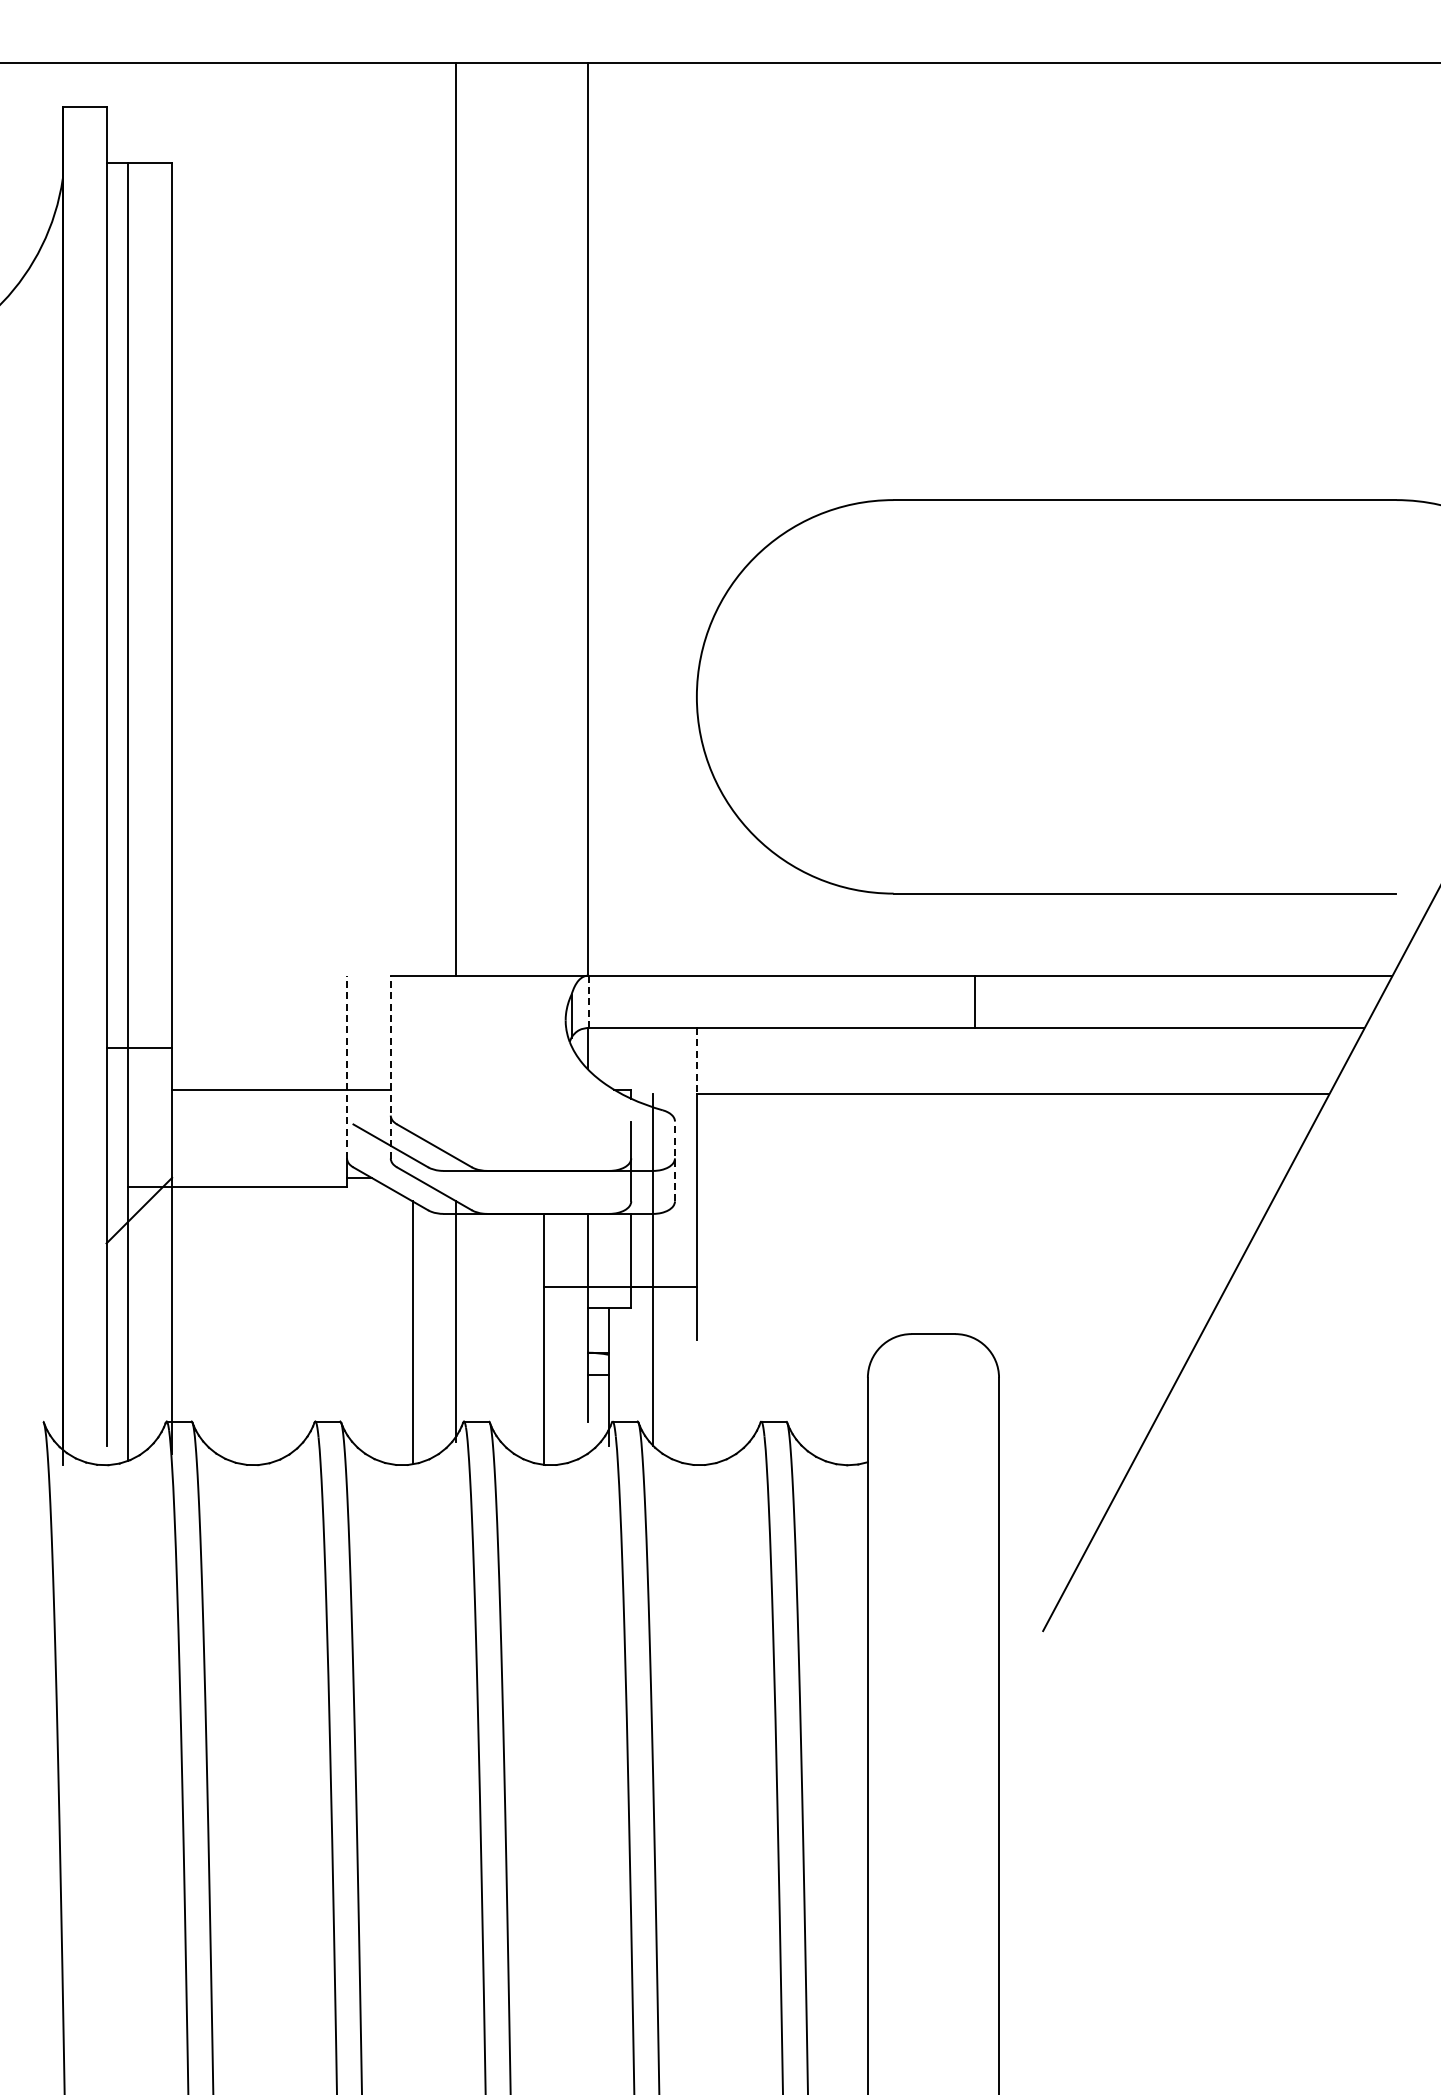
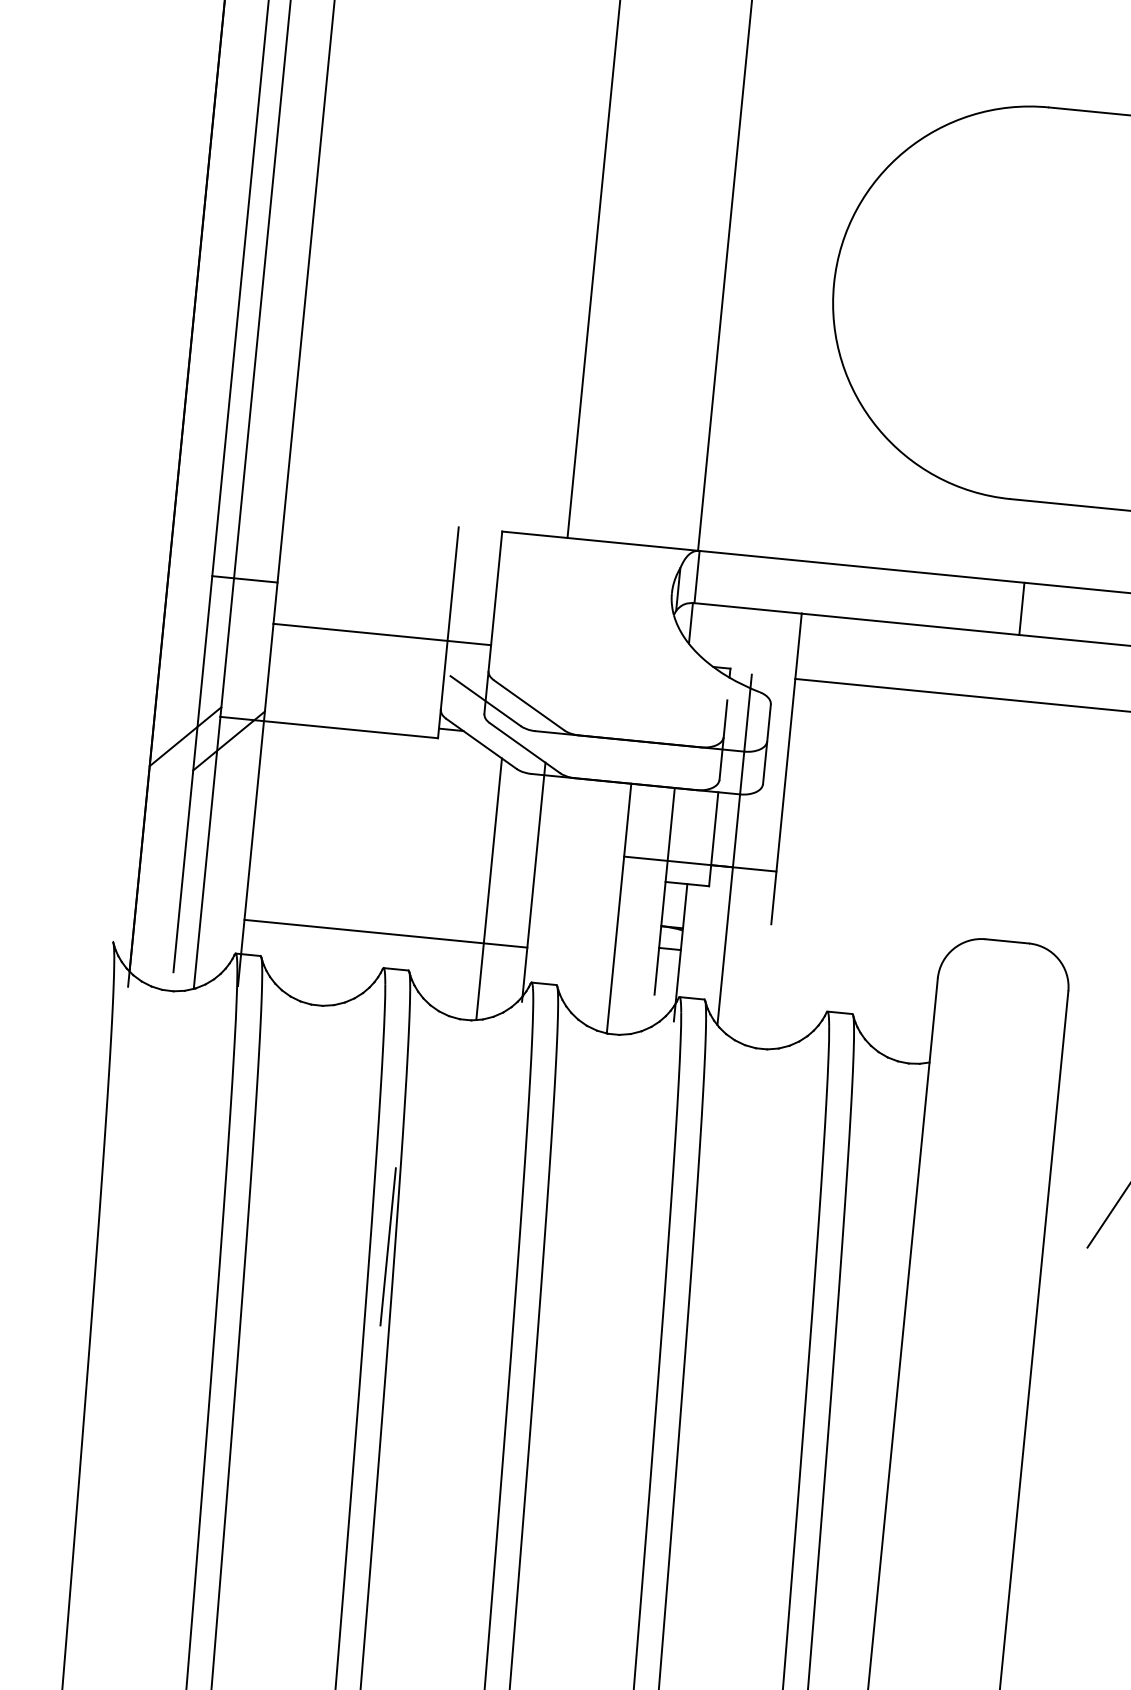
line: (589, 1001) -> (697, 576), dashed -> solid
line: (975, 1001) -> (1021, 608), moved
line: (696, 1060) -> (798, 645), dashed -> solid
line: (347, 1067) -> (450, 618), dashed -> solid
line: (390, 1067) -> (492, 623), dashed -> solid
line: (675, 1161) -> (767, 744), dashed -> solid
line: (95, 1210) -> (185, 736), added
line: (314, 1387) -> (386, 934), added
line: (347, 1698) -> (388, 1246), added

